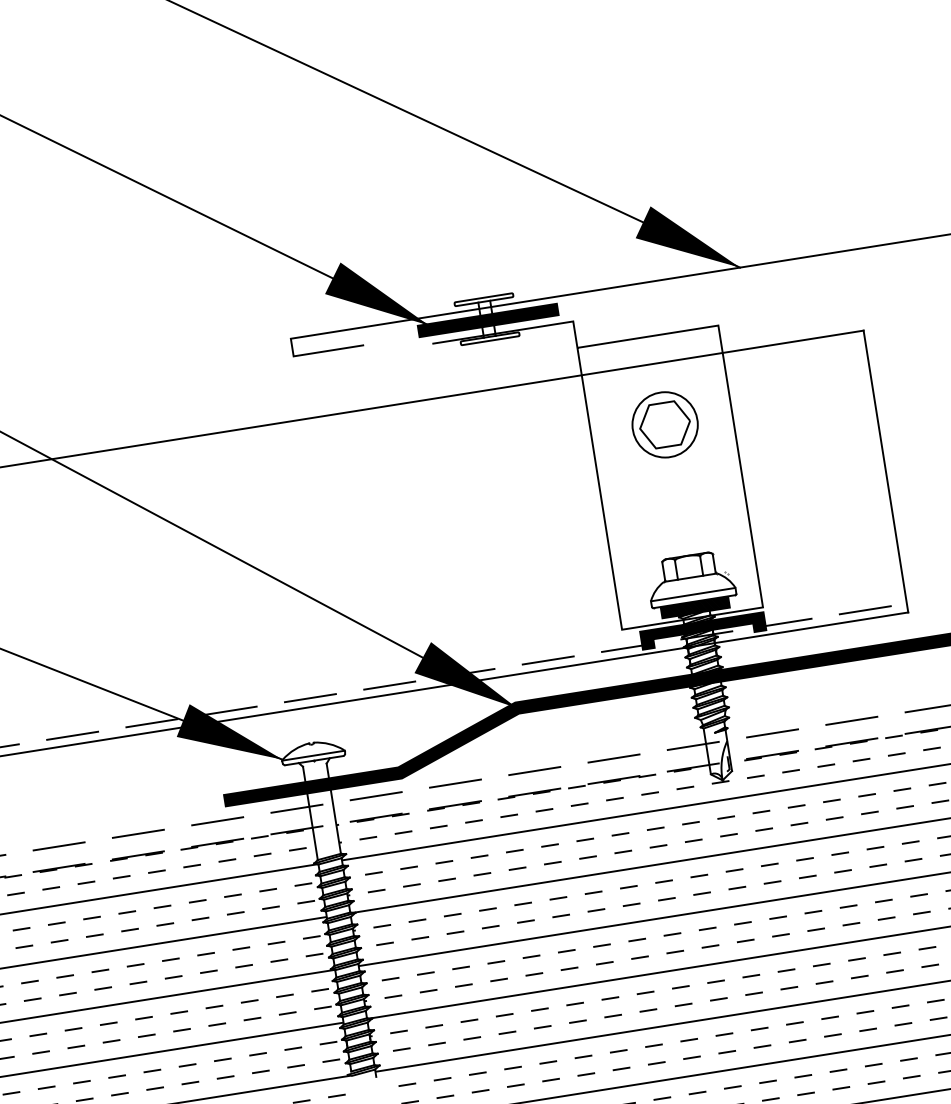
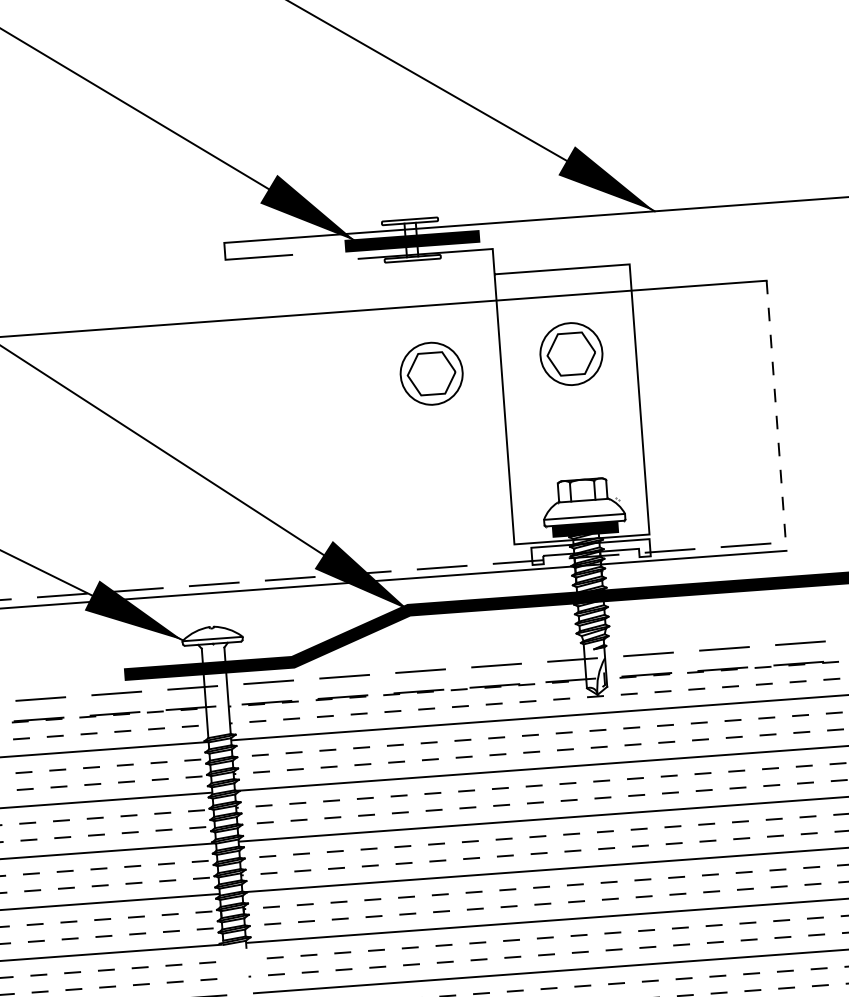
part: (519, 457) -> (431, 373), added
line: (885, 471) -> (776, 415), solid -> dashed
fill: (703, 630) -> (591, 551), removed

